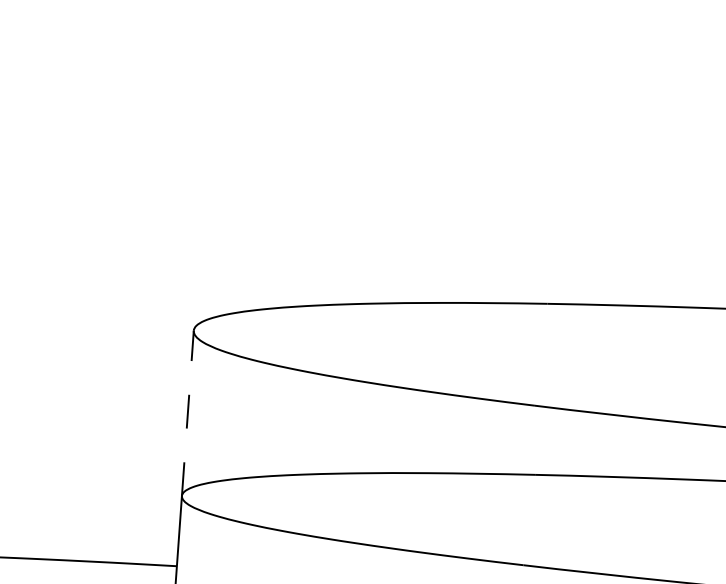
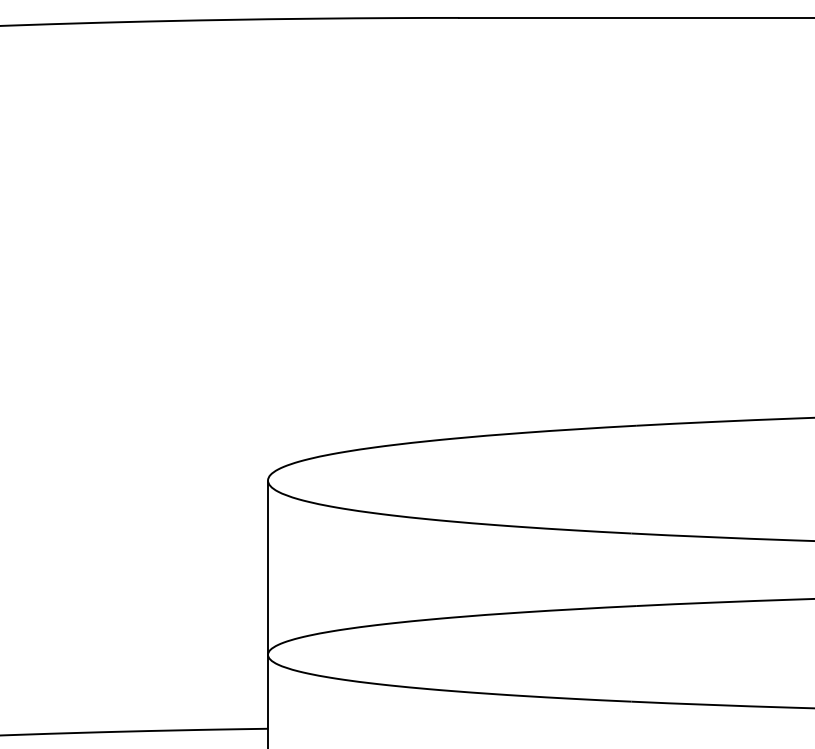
line: (188, 413) -> (268, 567), dashed -> solid

